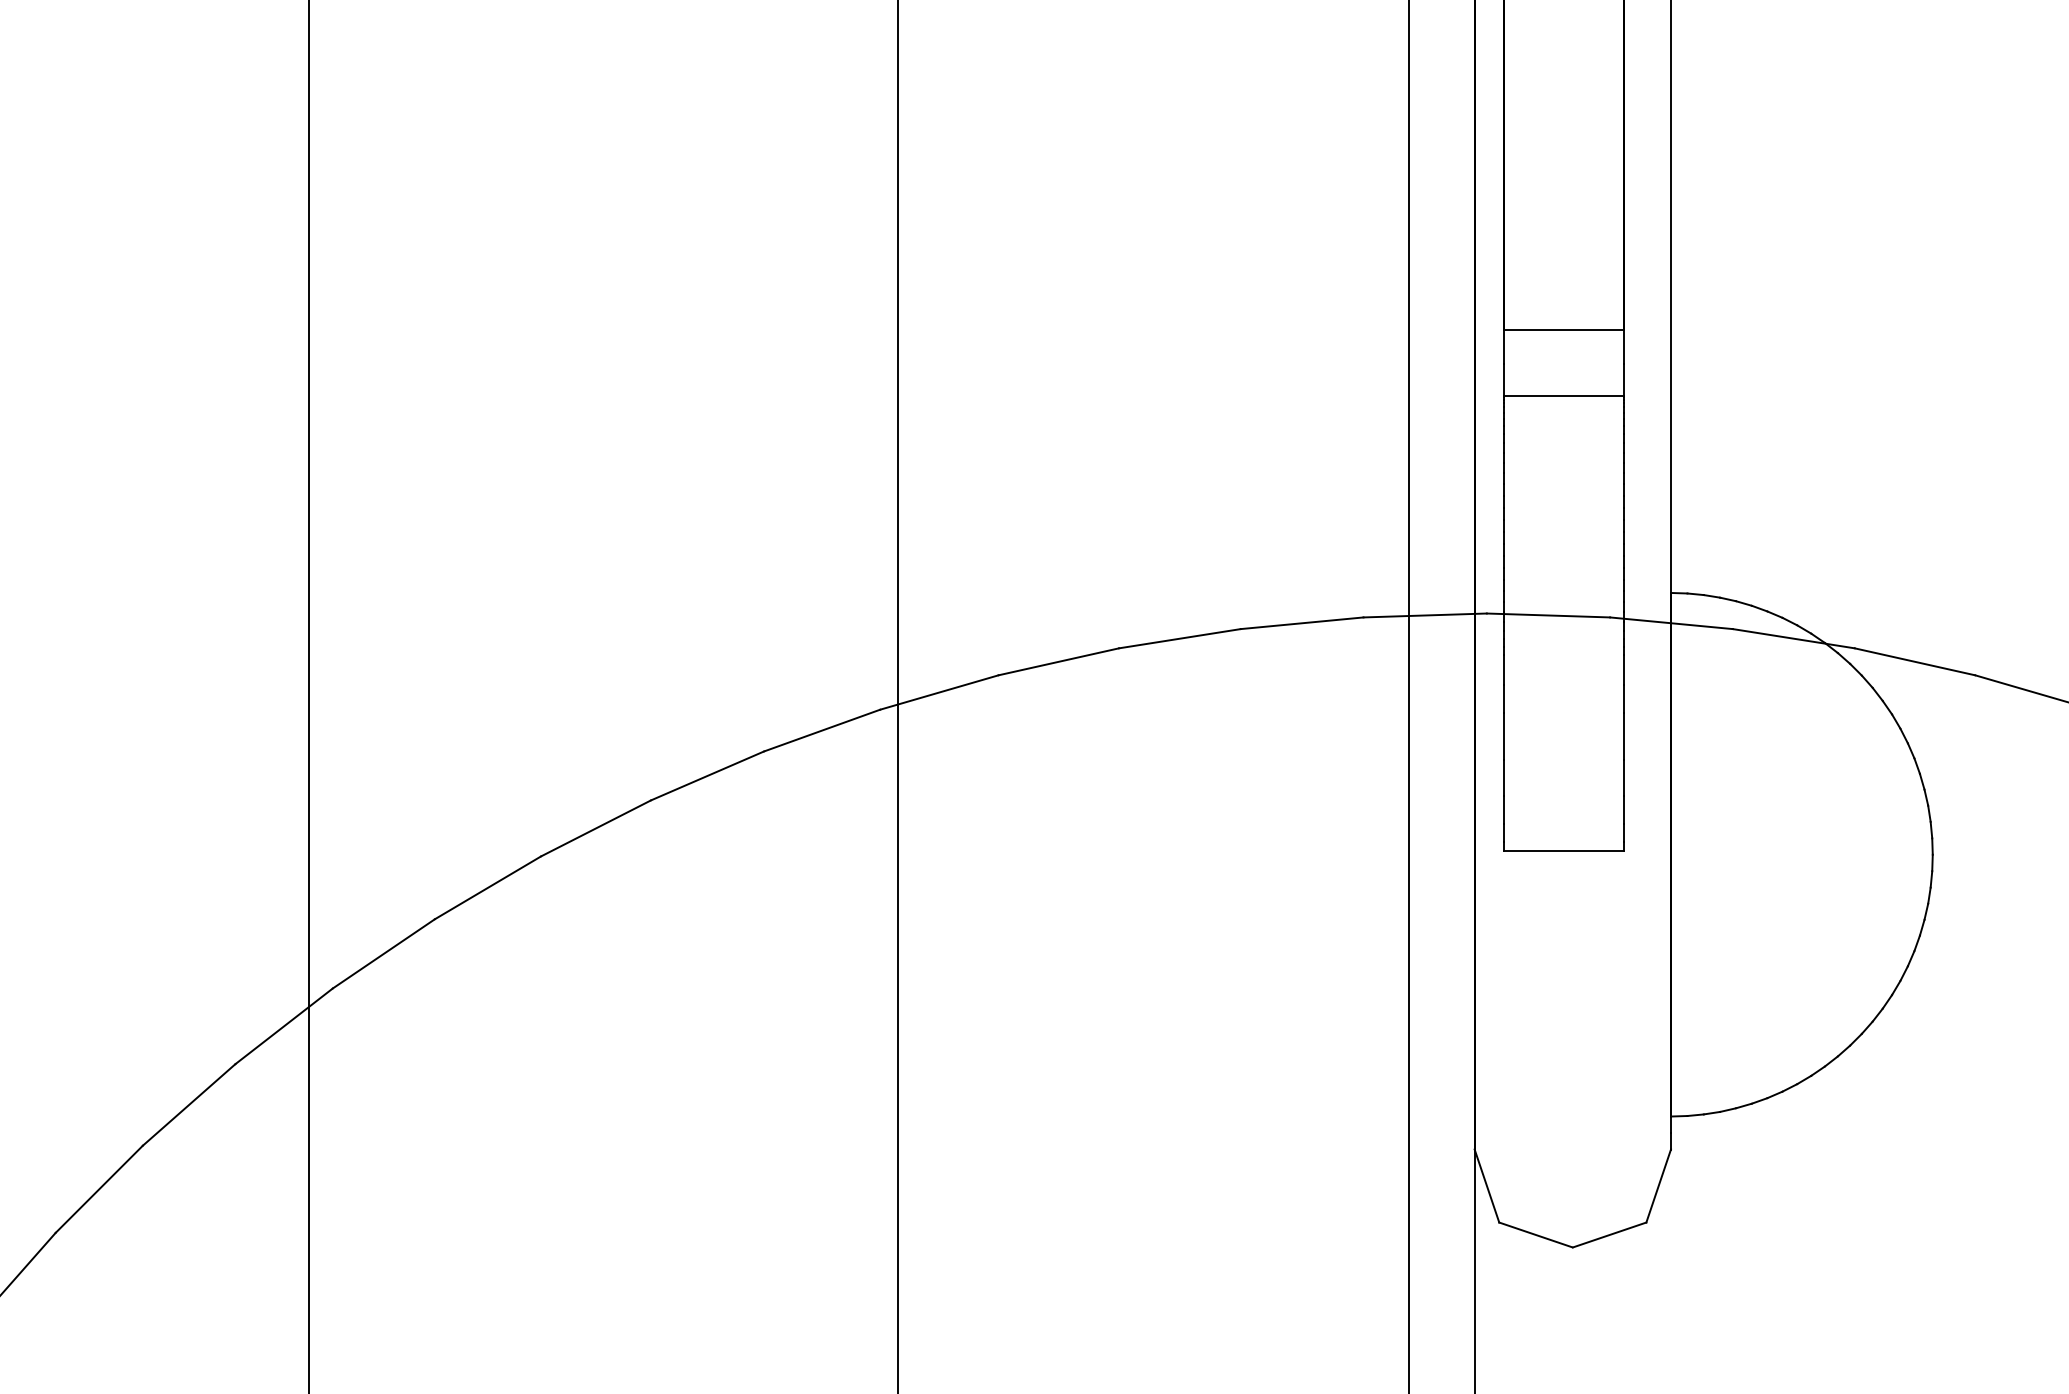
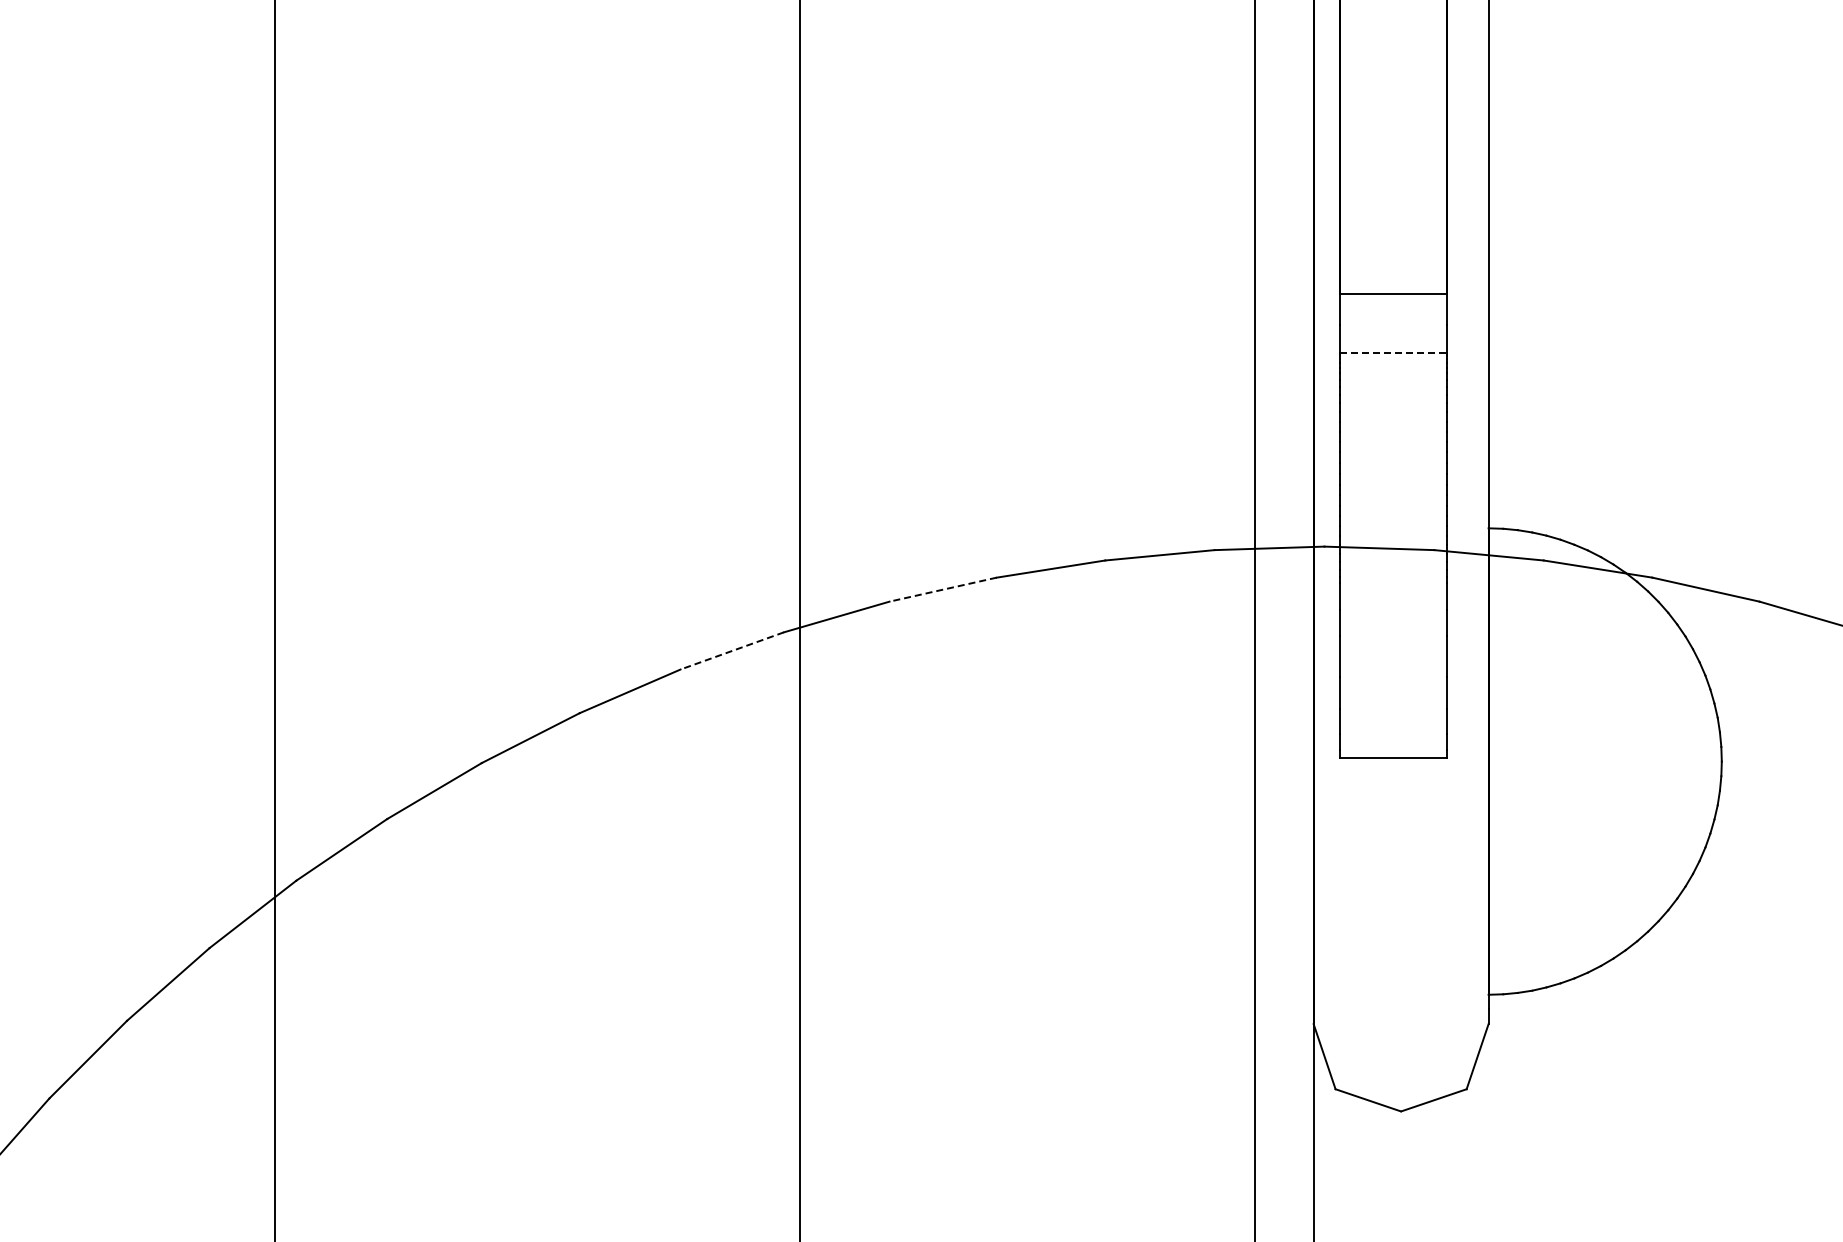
line: (1564, 395) -> (1393, 352), solid -> dashed
line: (1059, 661) -> (943, 589), solid -> dashed
line: (822, 730) -> (732, 650), solid -> dashed

